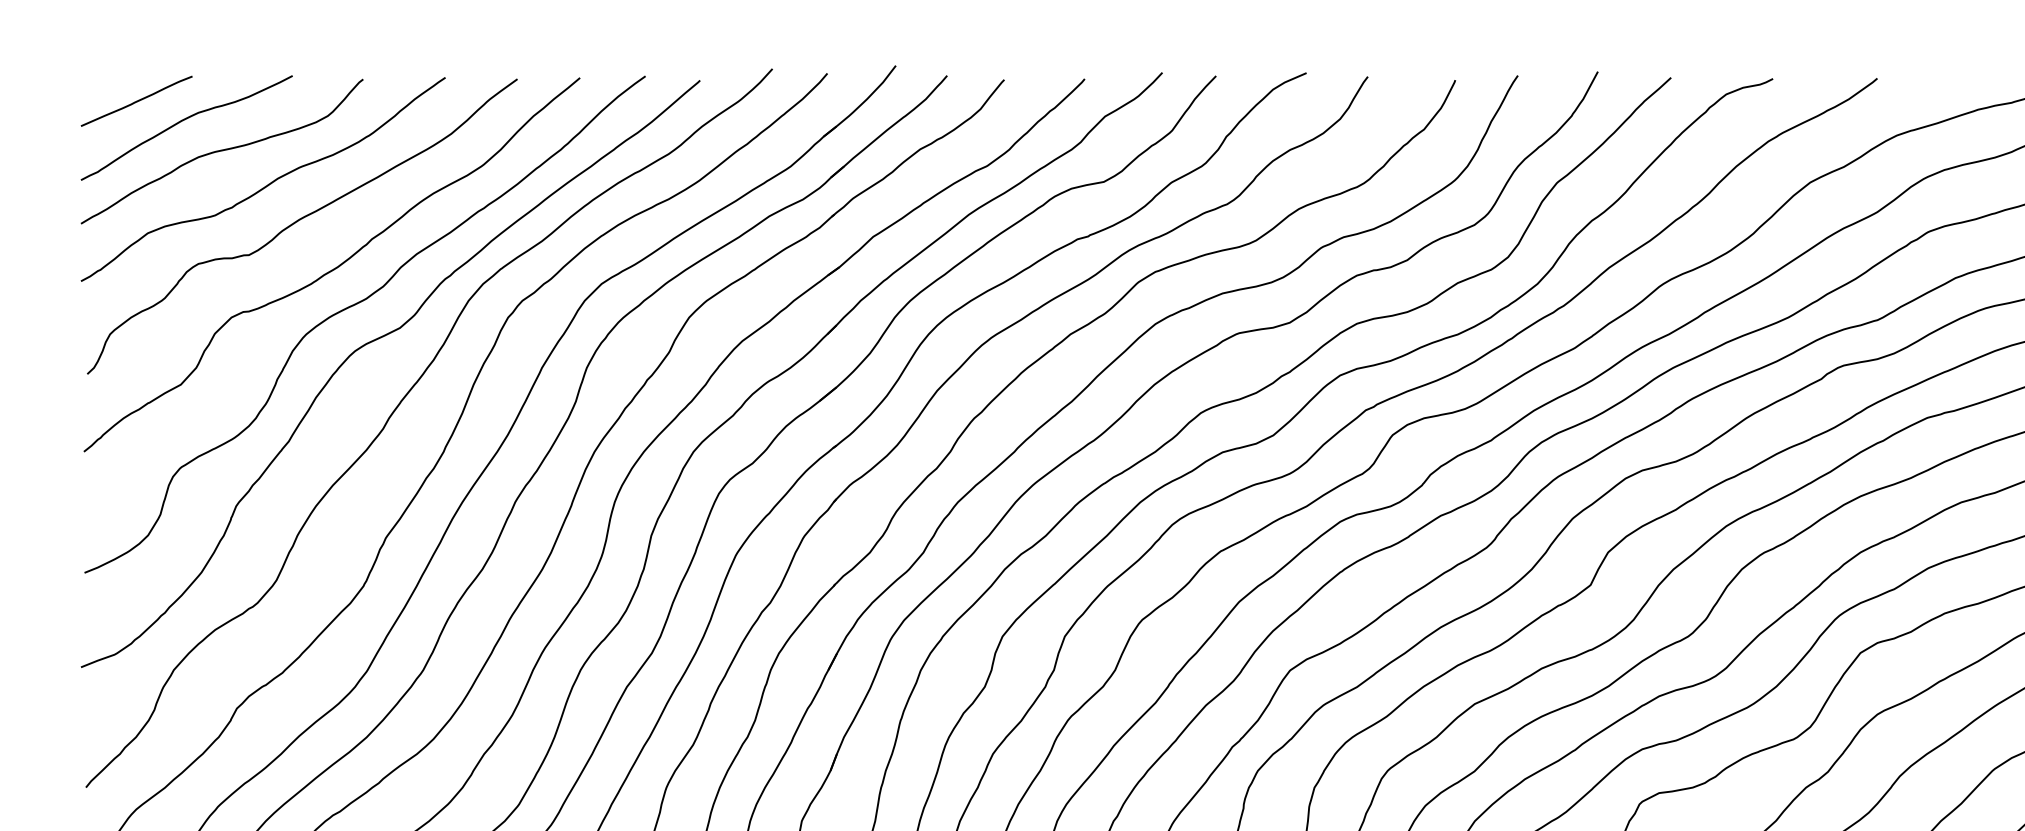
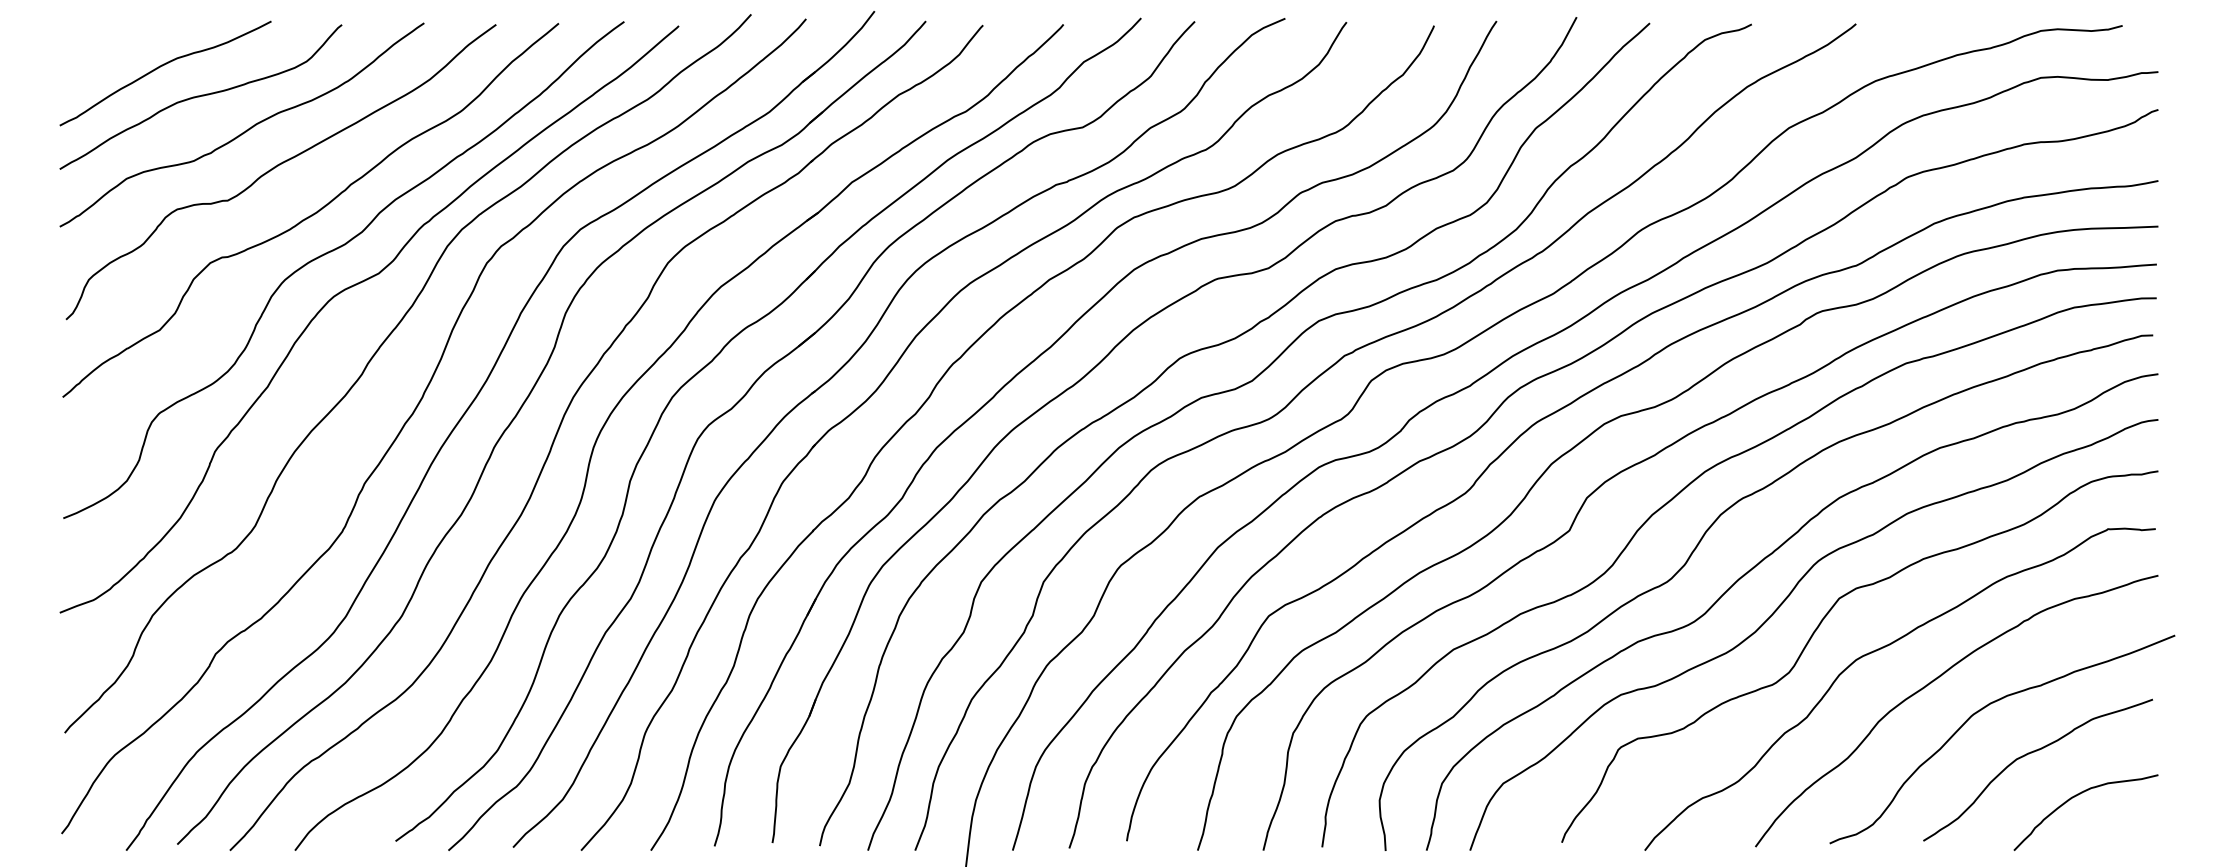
curve: (136, 100) -> (115, 46), removed

